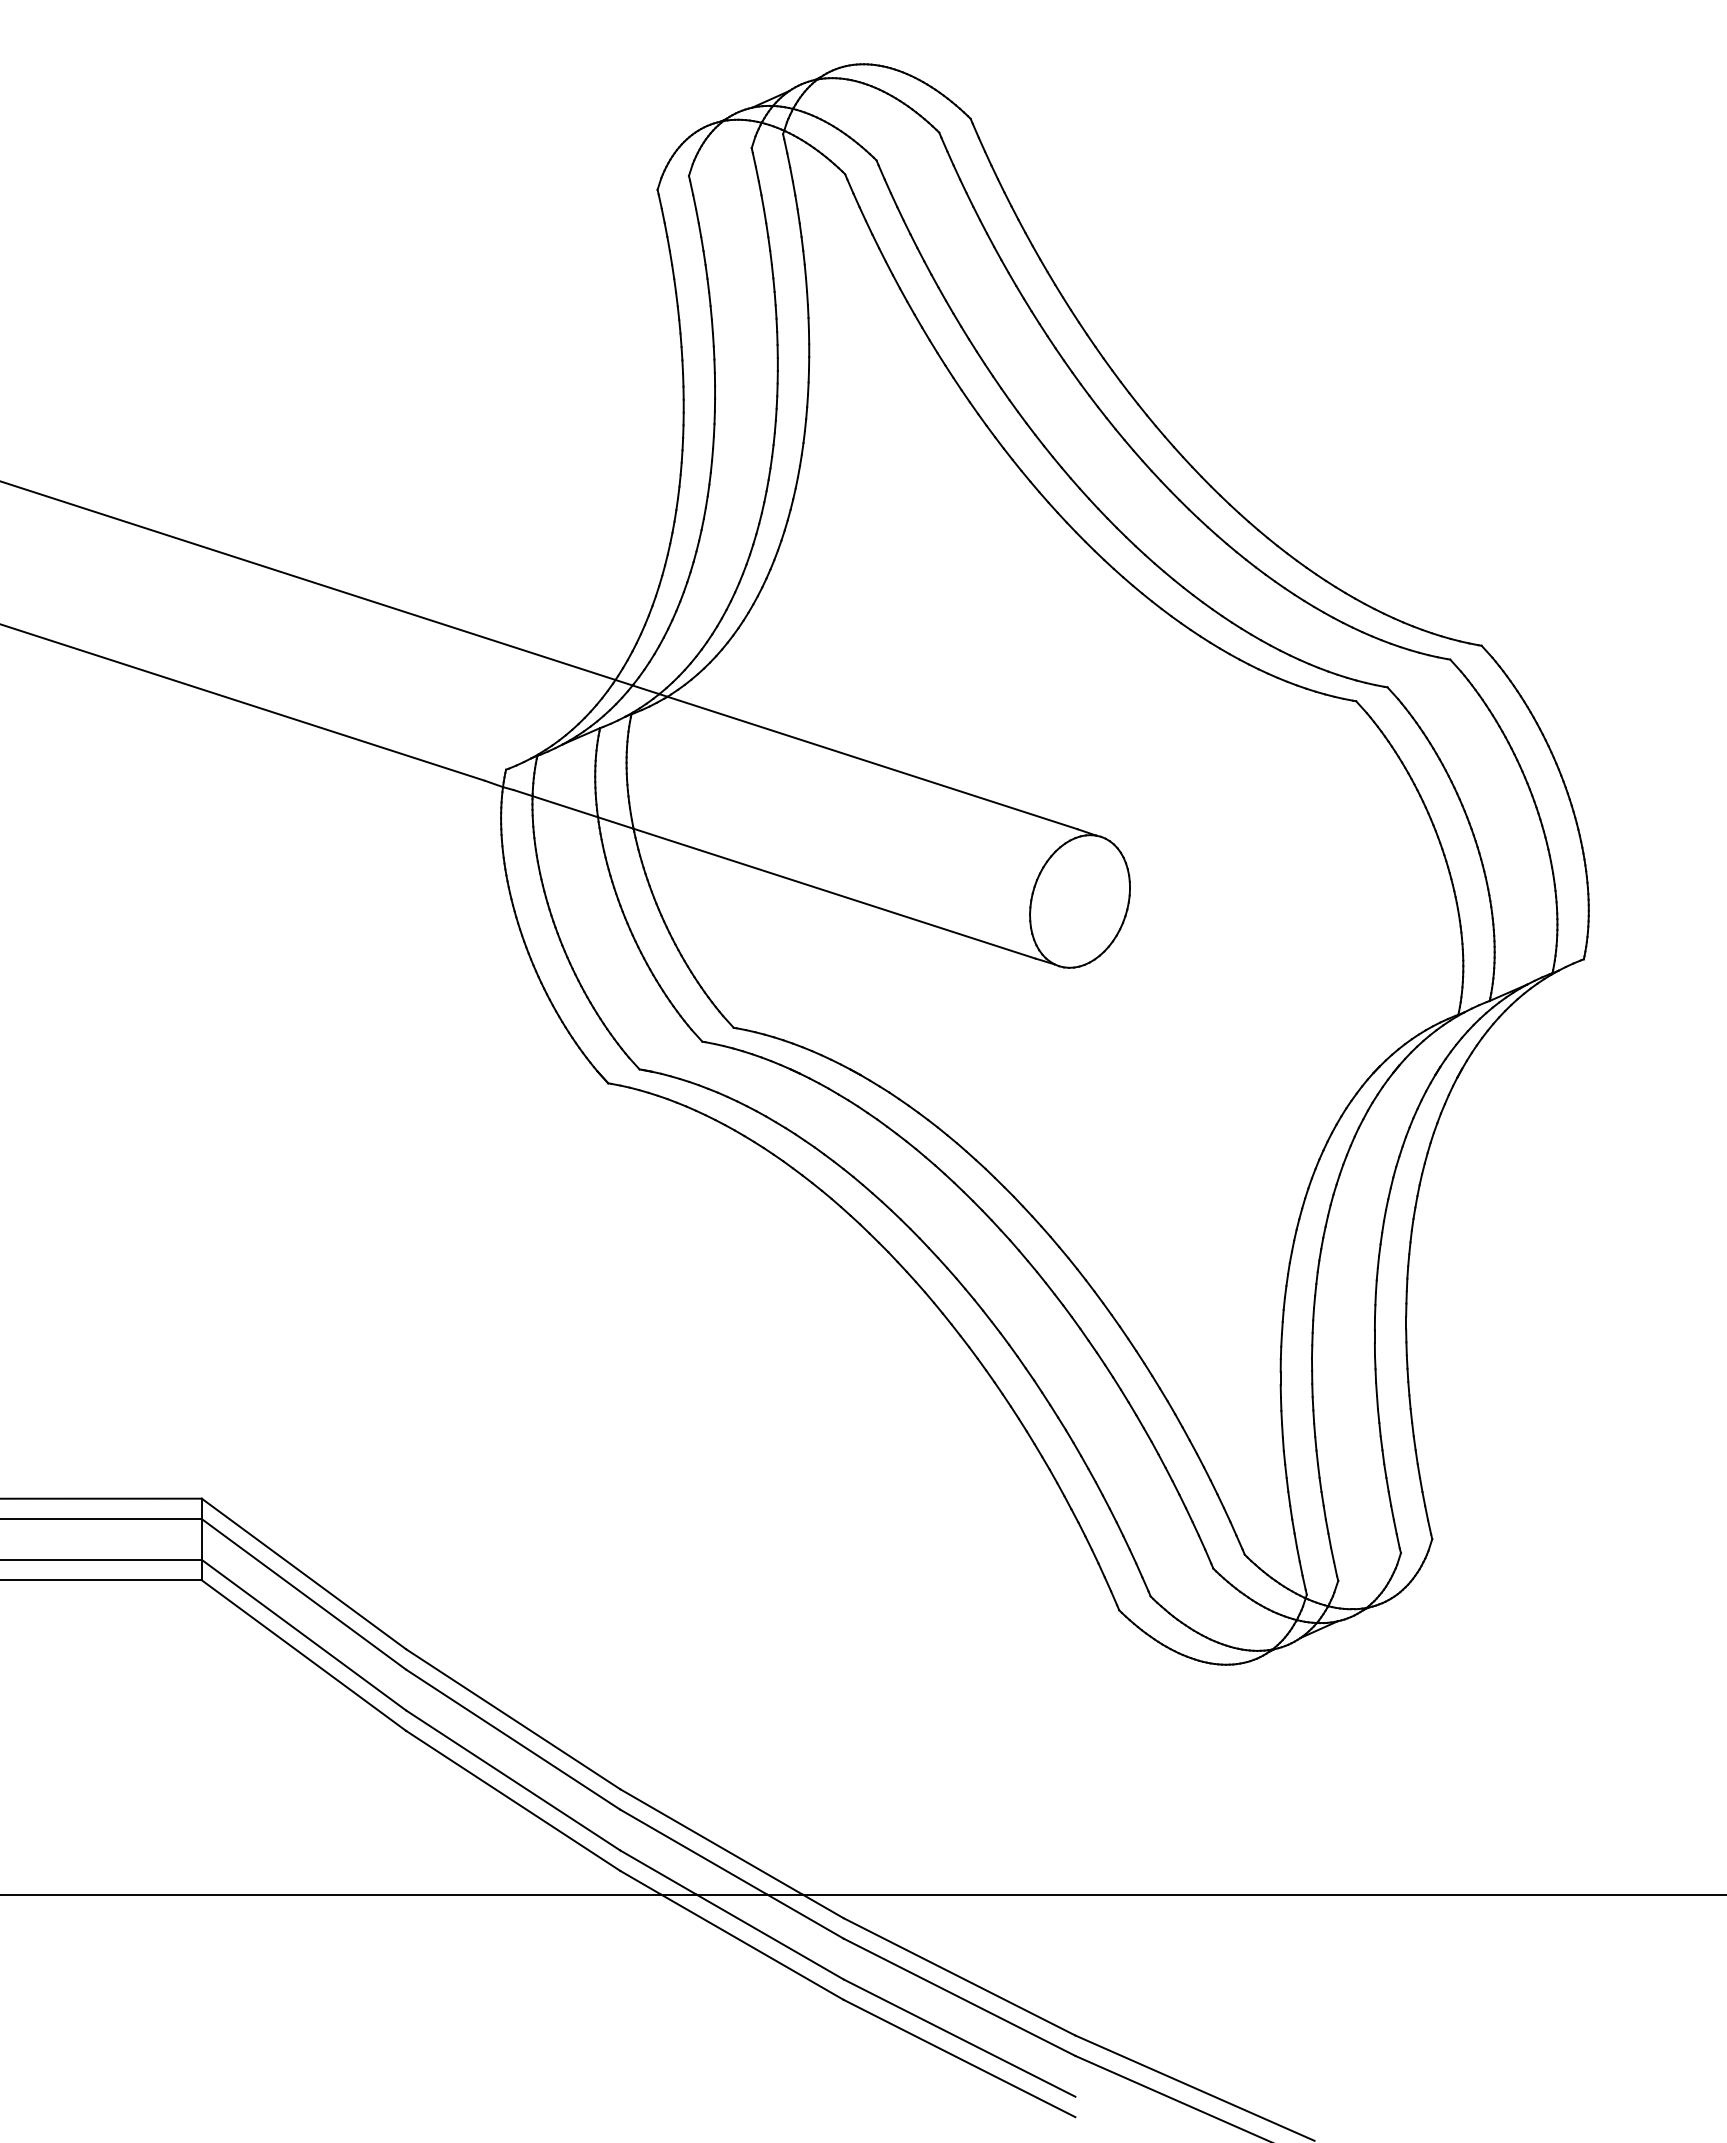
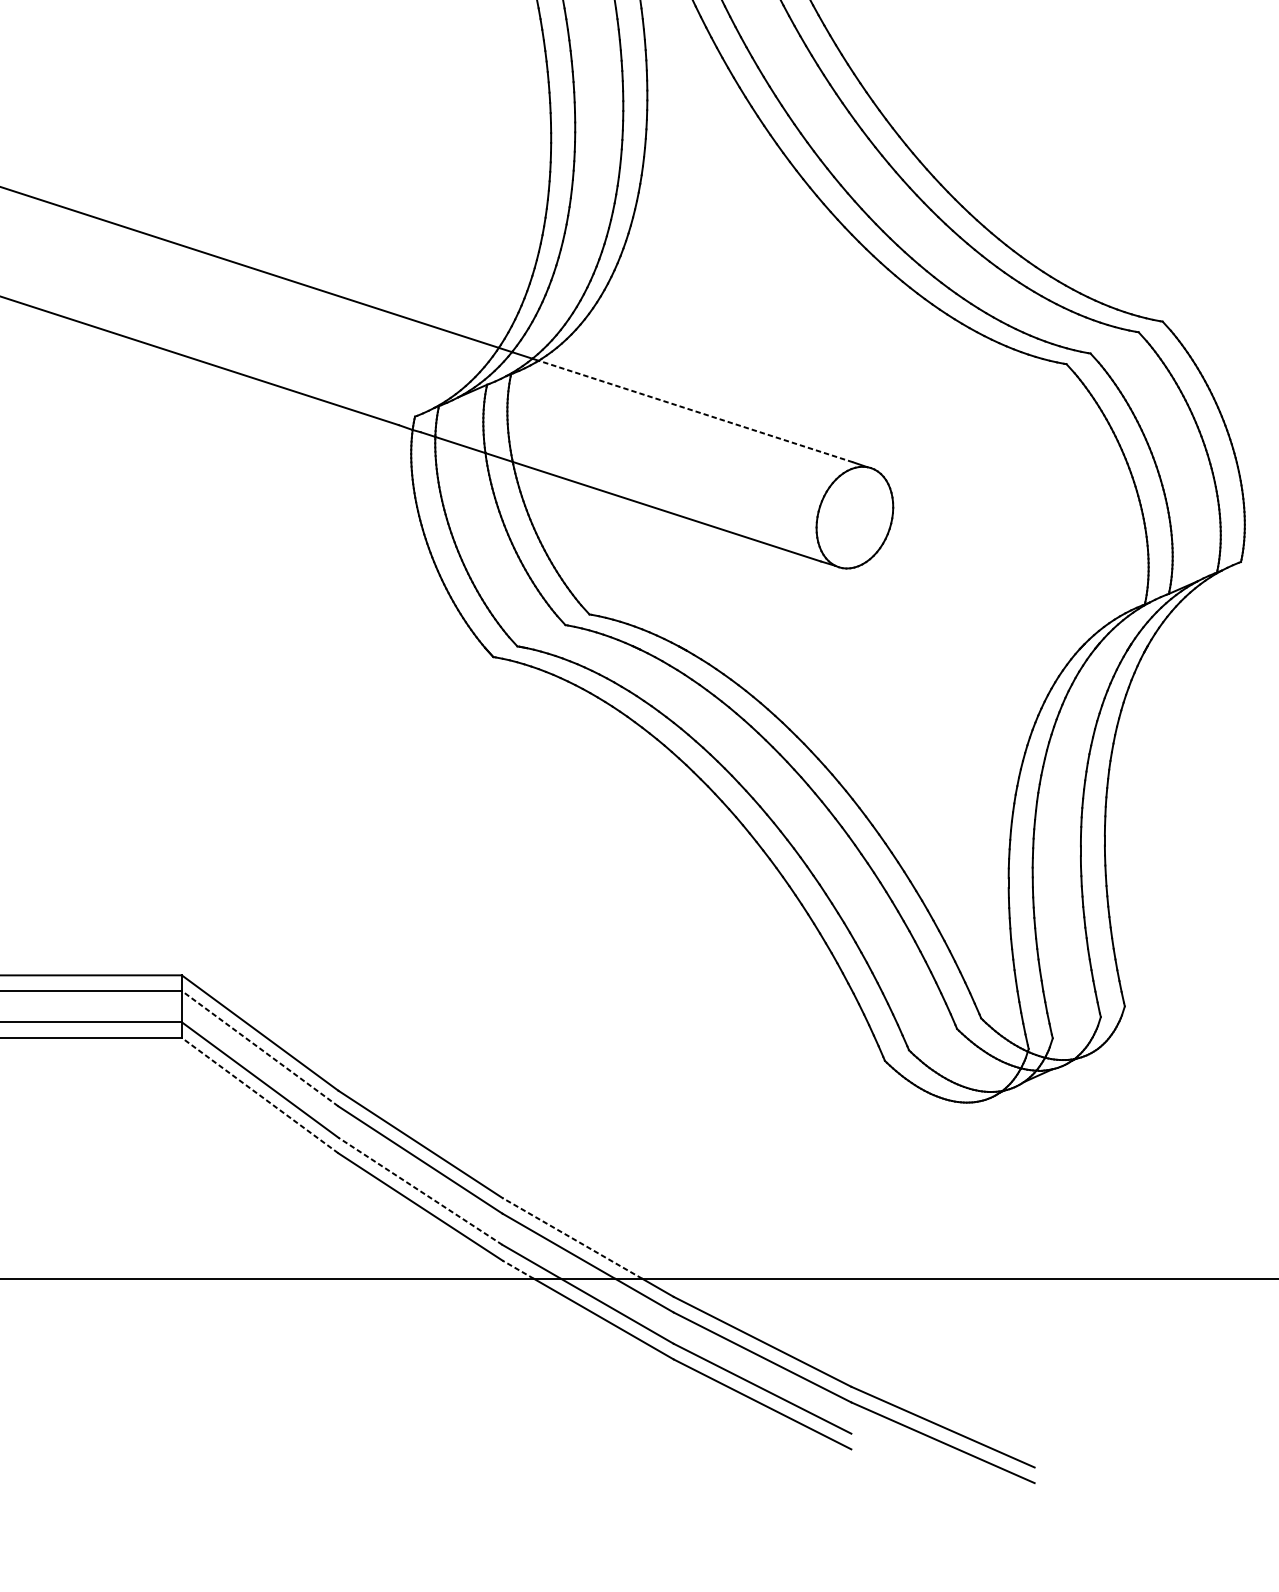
line: (872, 762) -> (695, 411), solid -> dashed
line: (304, 1594) -> (260, 1048), solid -> dashed
line: (304, 1655) -> (260, 1095), solid -> dashed
line: (513, 1780) -> (420, 1191), solid -> dashed
line: (711, 1841) -> (572, 1238), solid -> dashed
line: (640, 1882) -> (518, 1269), solid -> dashed

